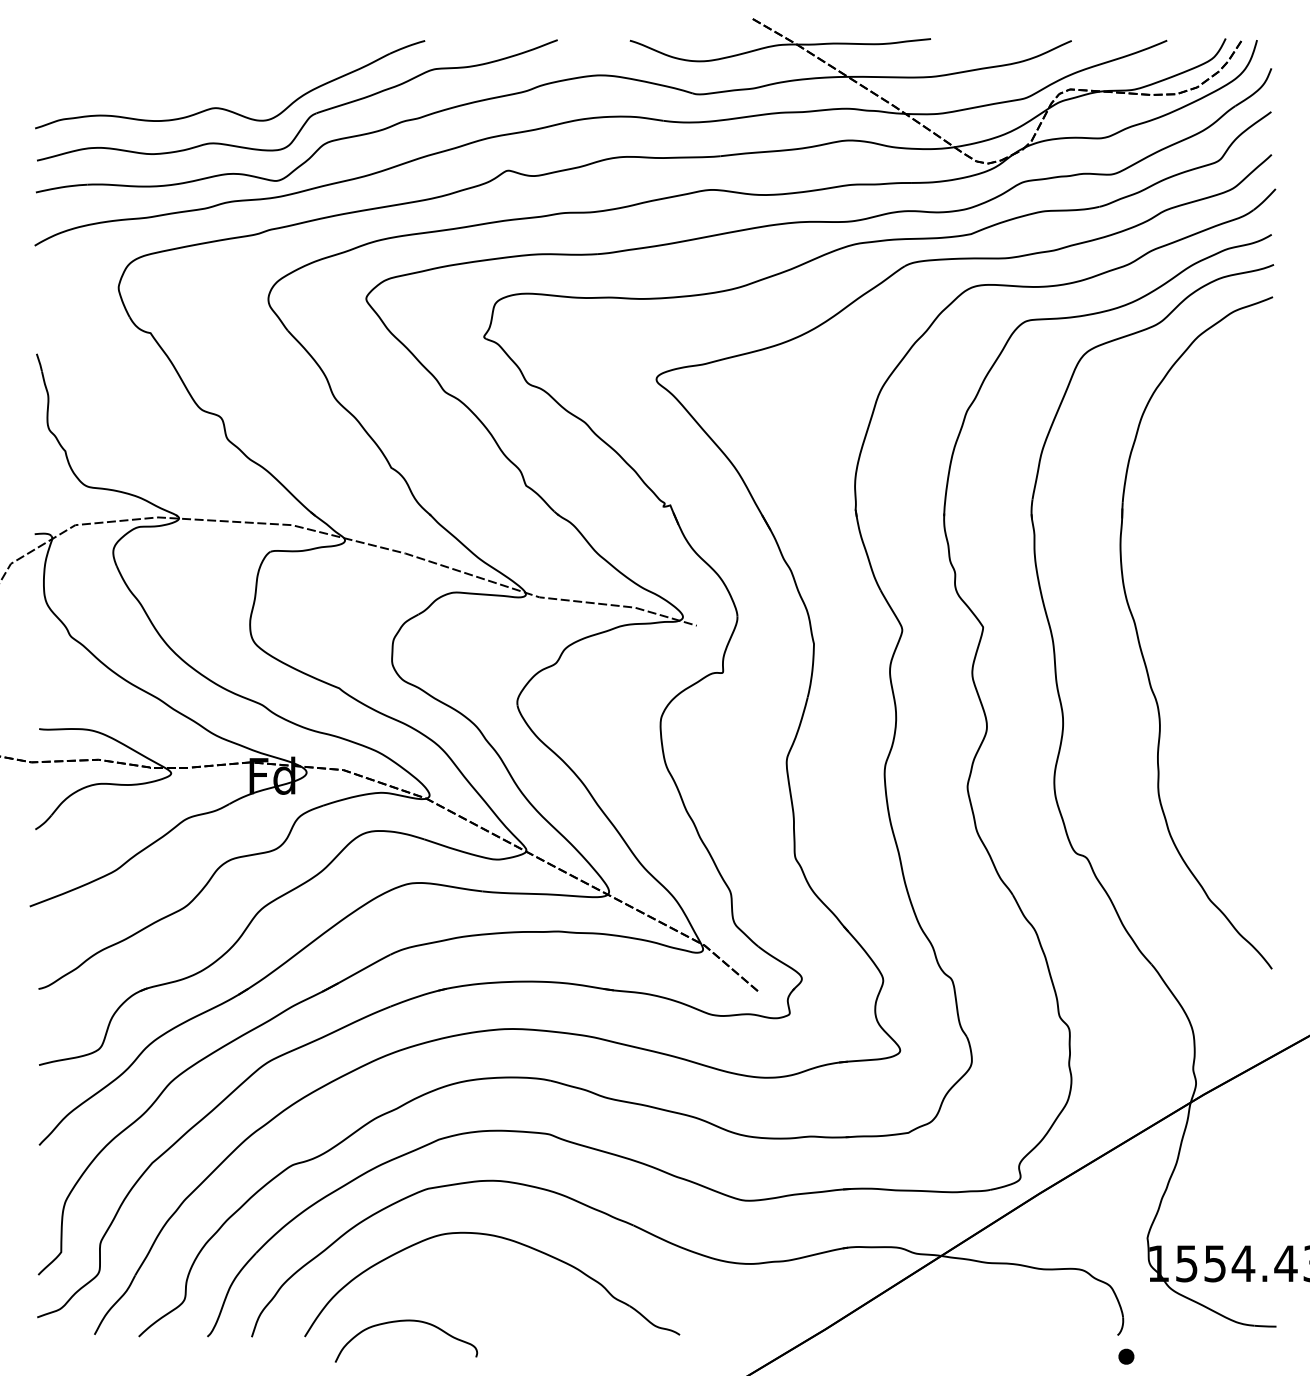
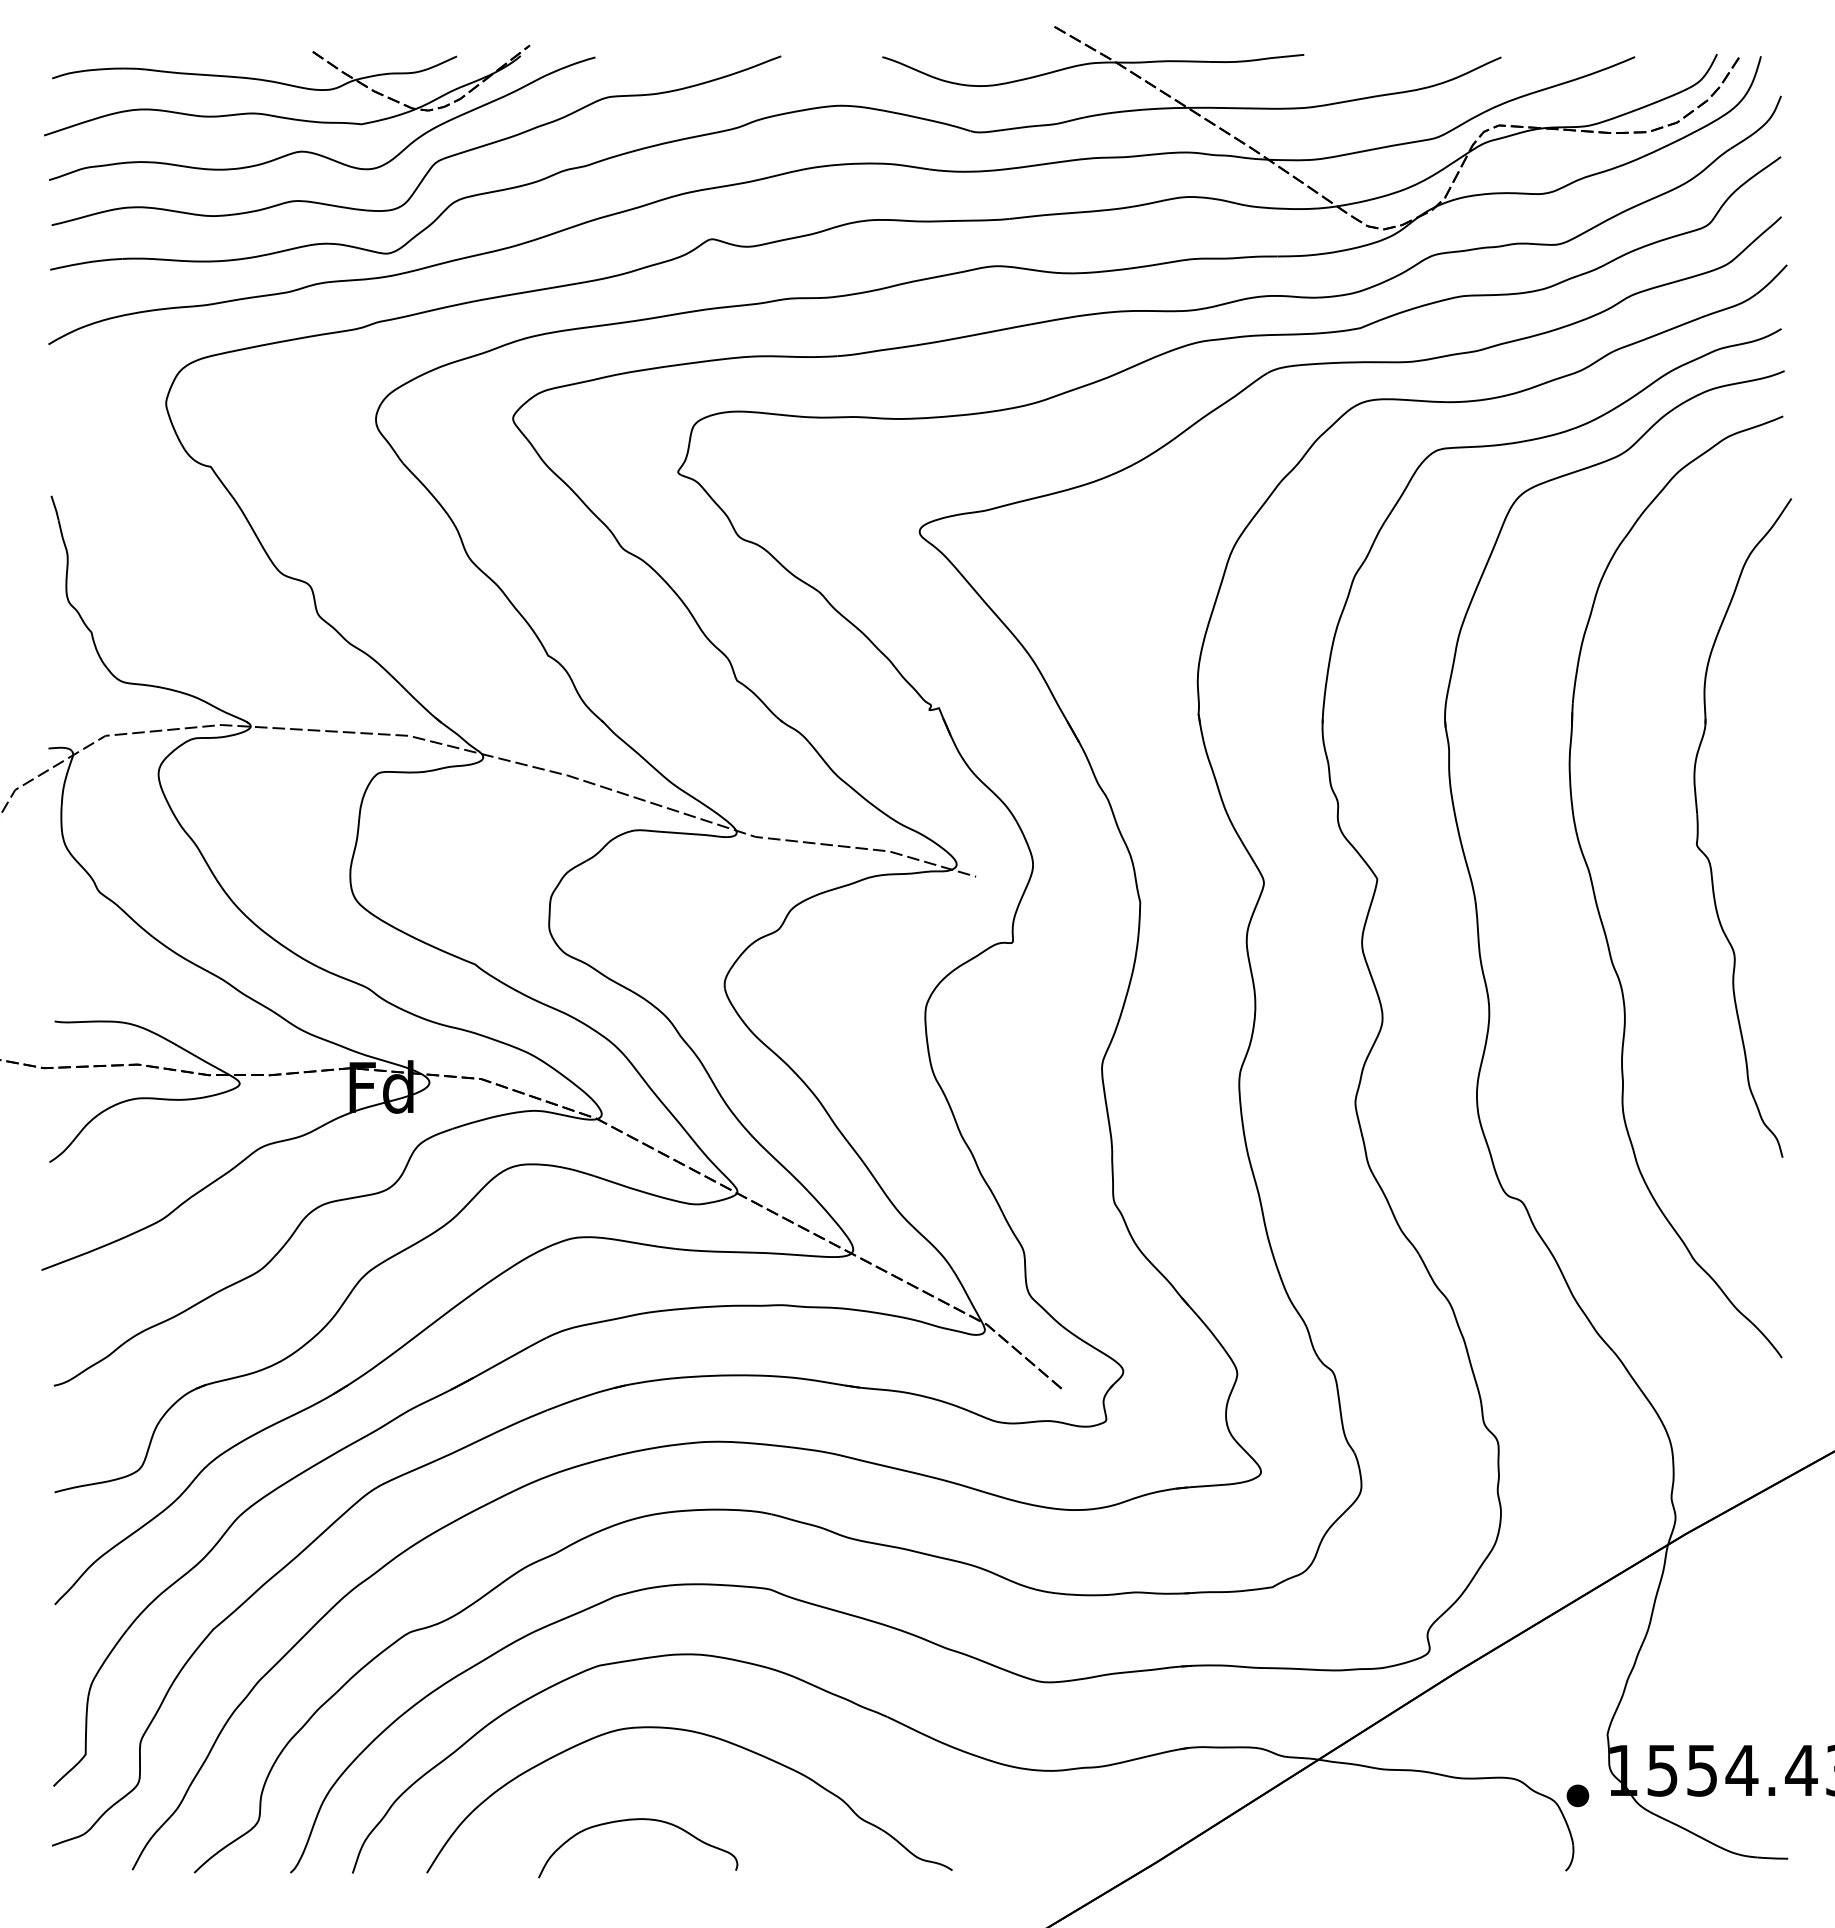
part: (205, 64) -> (287, 90), added
part: (1212, 590) -> (1698, 827), added
curve: (405, 1321) -> (637, 1820), moved
part: (1126, 1356) -> (1577, 1795), moved

